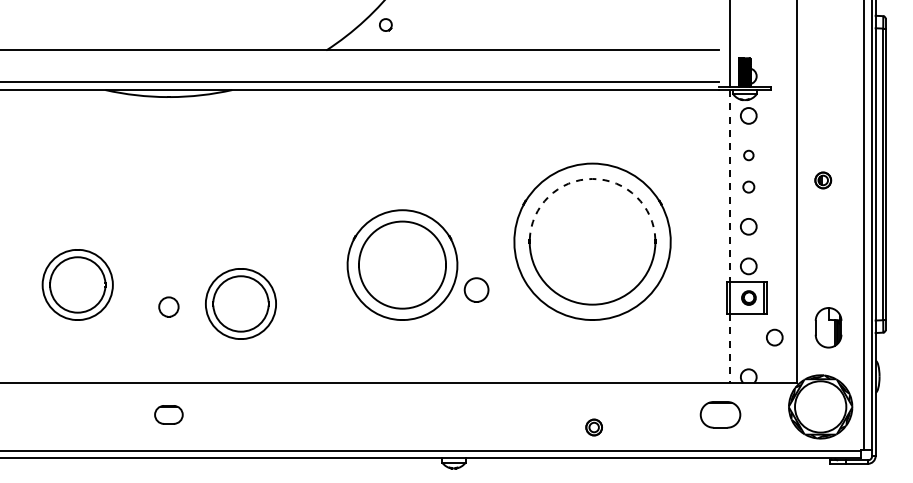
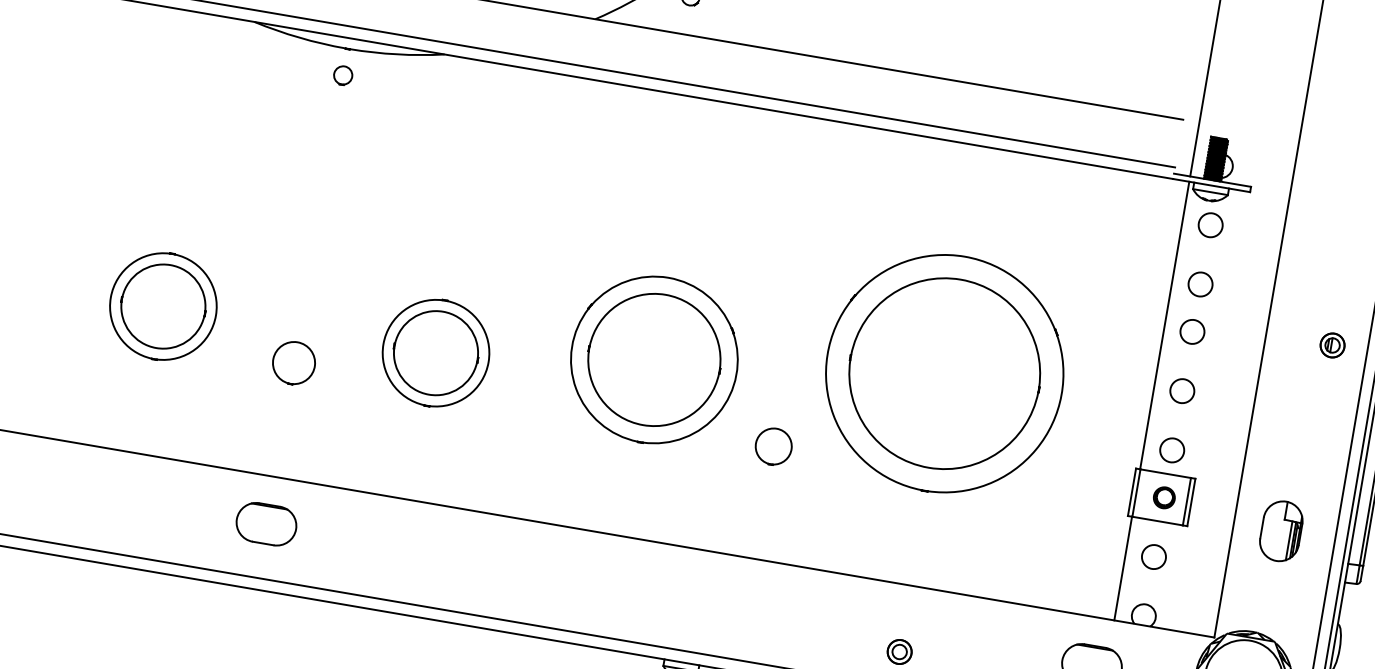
part: (168, 114) -> (342, 74), added
circle: (748, 155) -> (1200, 284), size x1.67
arc: (592, 178) -> (960, 278), dashed -> solid
part: (823, 180) -> (1332, 345), moved
line: (730, 186) -> (1165, 326), dashed -> solid
circle: (748, 186) -> (1192, 330), size x1.43
part: (476, 289) -> (773, 445), moved
part: (240, 303) -> (435, 352), moved
part: (168, 306) -> (293, 362), size x1.43
part: (828, 327) -> (1281, 530), moved
circle: (774, 337) -> (1153, 556), moved
line: (730, 348) -> (1123, 568), dashed -> solid
part: (168, 414) -> (266, 523), size x1.43

